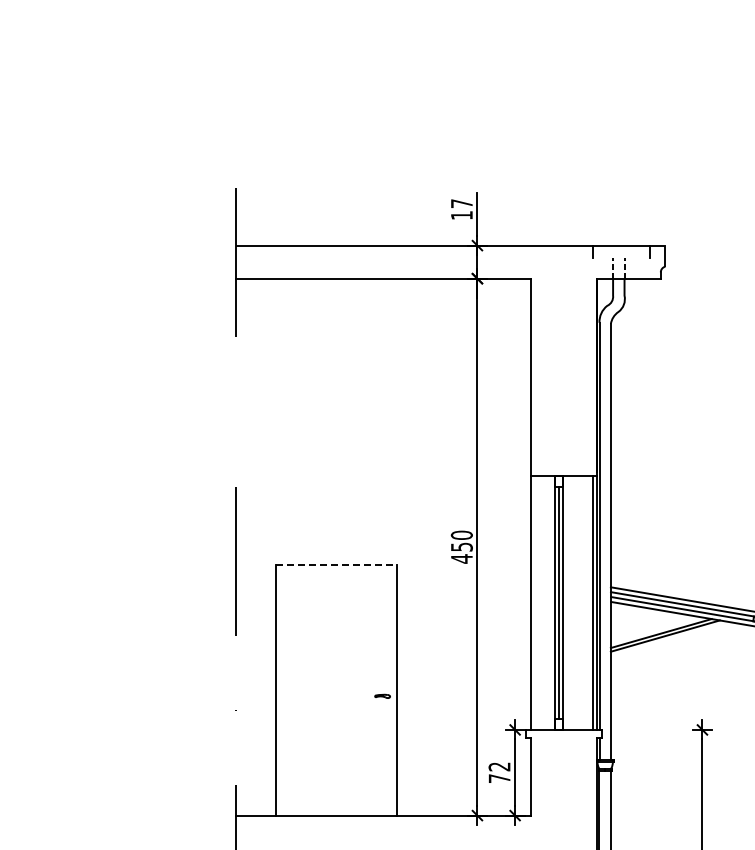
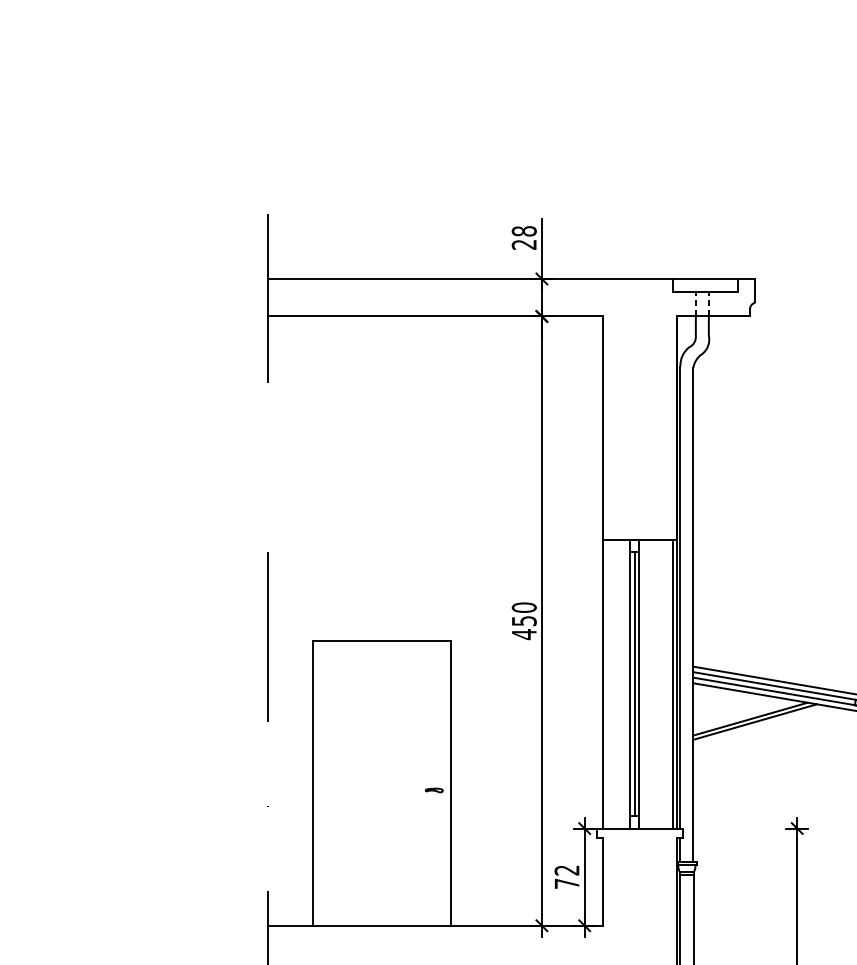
text: (461, 209) -> (523, 237), 17 -> 28
line: (620, 257) -> (704, 292), added
line: (336, 565) -> (381, 641), dashed -> solid

